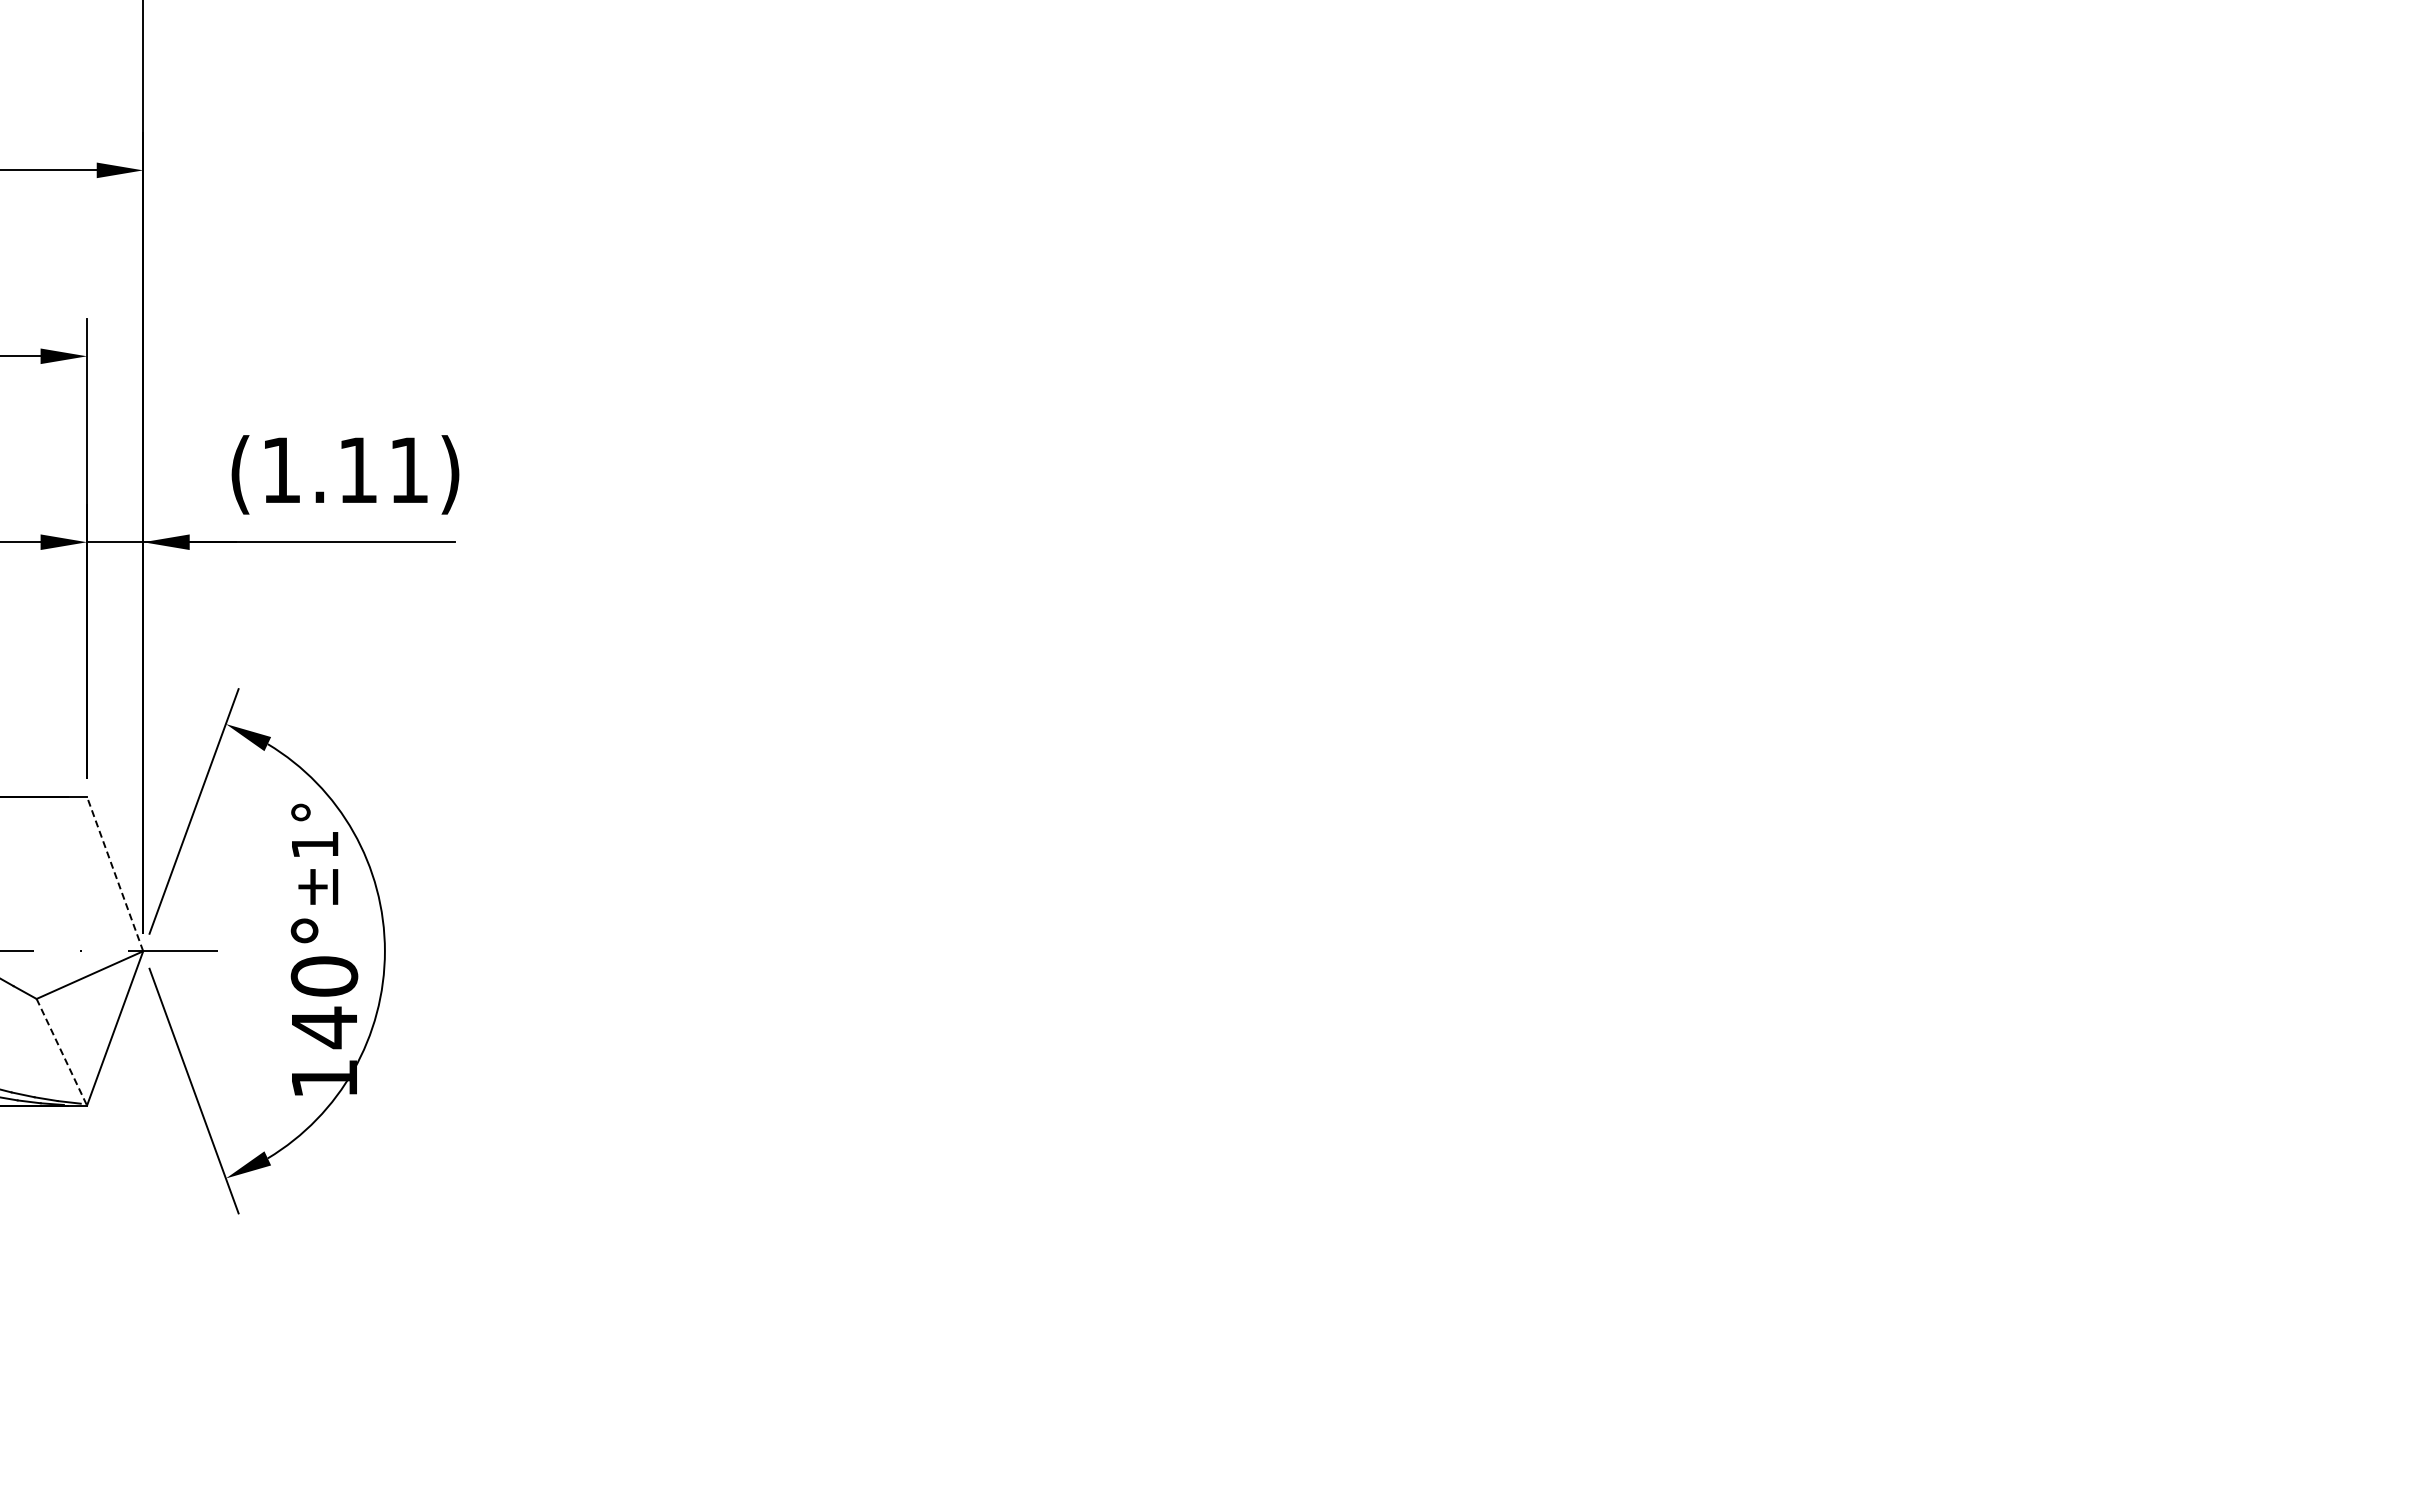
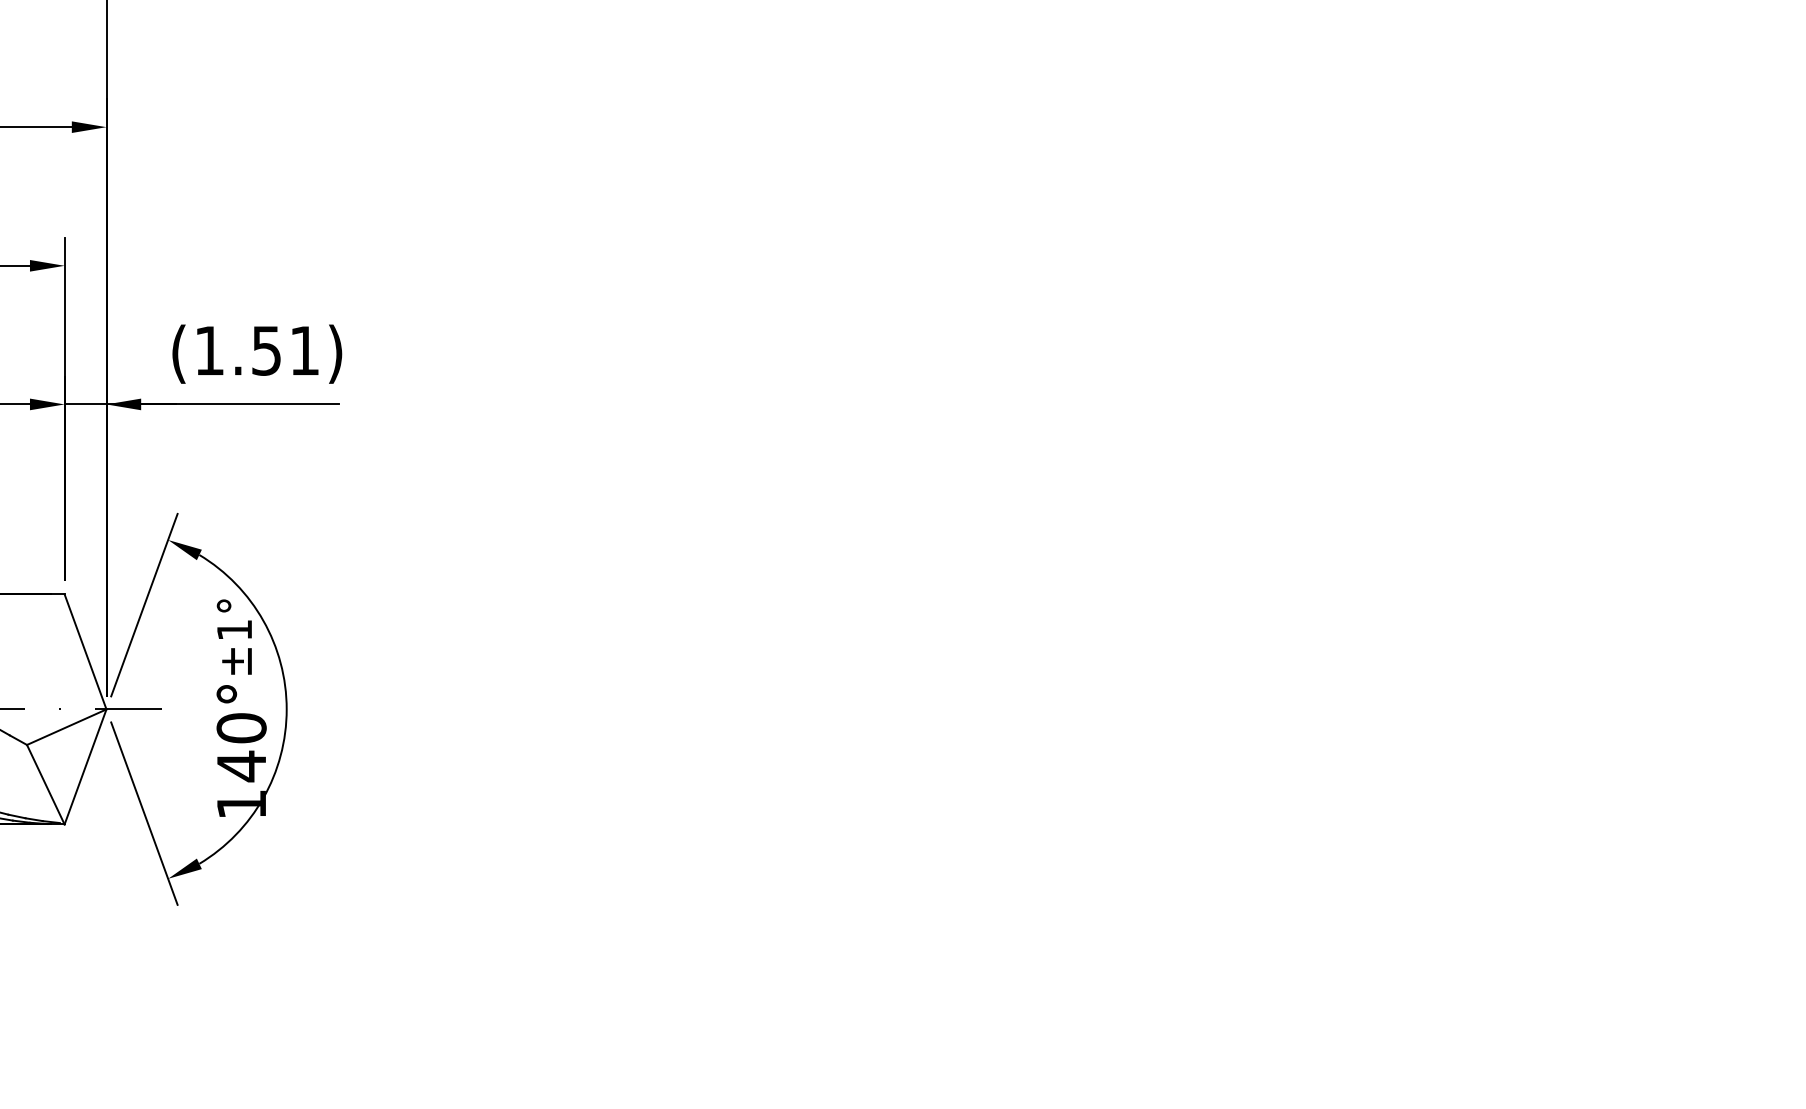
text: (357, 470) -> (266, 350), (1.11) -> (1.51)
line: (114, 873) -> (85, 651), dashed -> solid
line: (61, 1052) -> (45, 784), dashed -> solid

